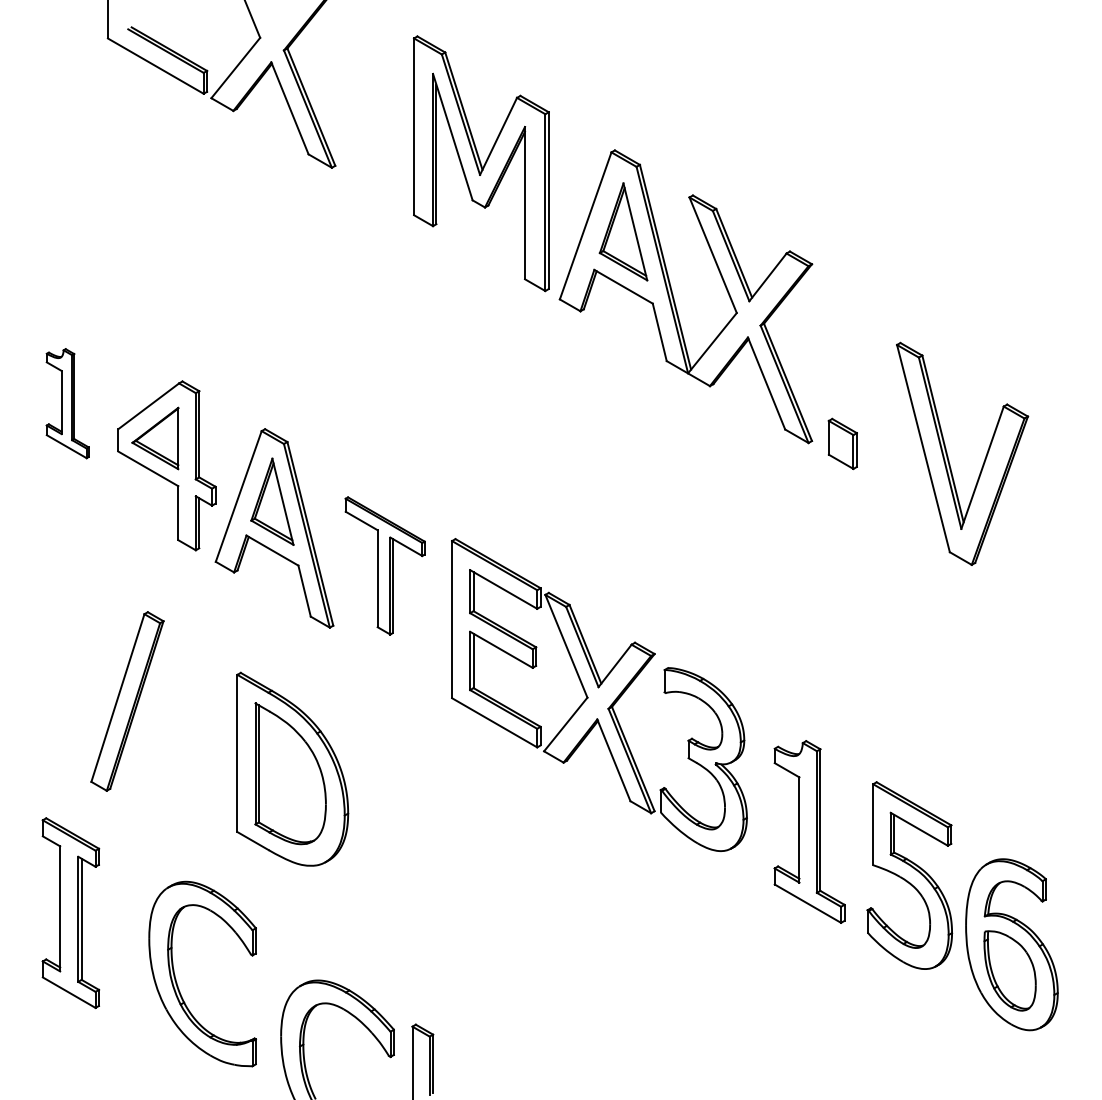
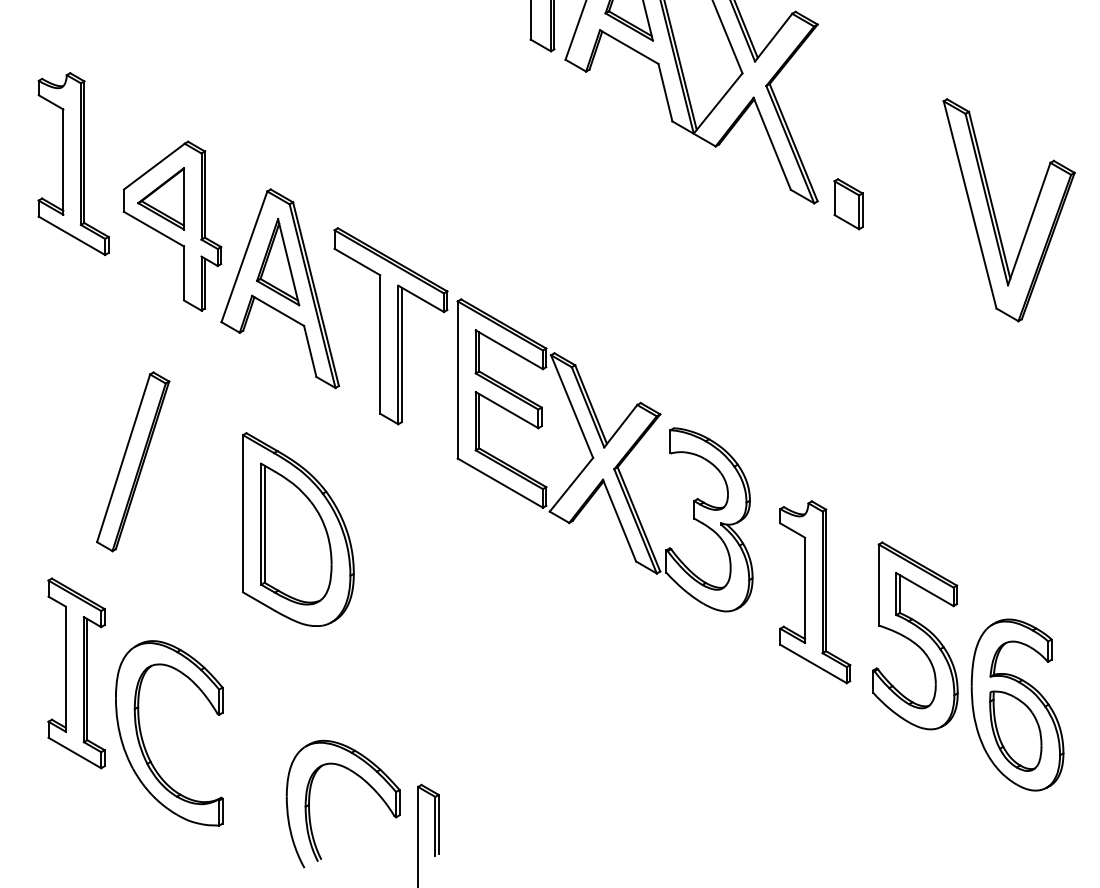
part: (67, 403) -> (73, 163), size x1.67
part: (948, 456) -> (995, 212), moved
part: (384, 565) -> (390, 325), size x1.43
part: (177, 982) -> (144, 741), moved

